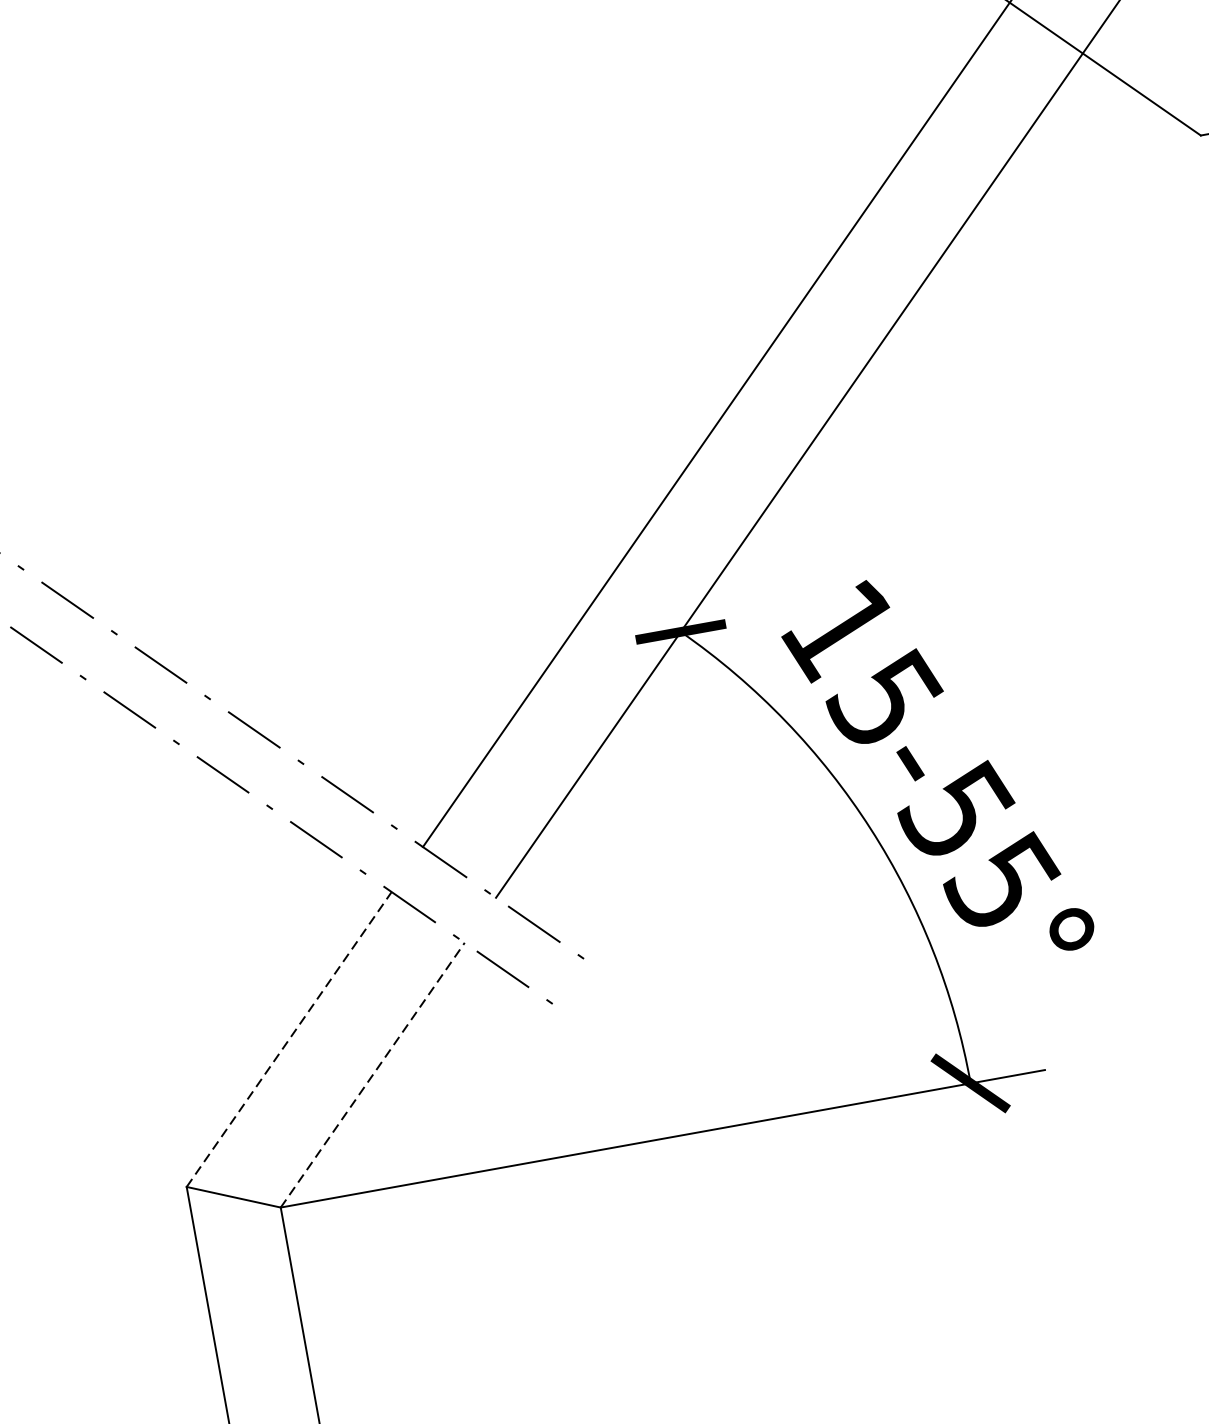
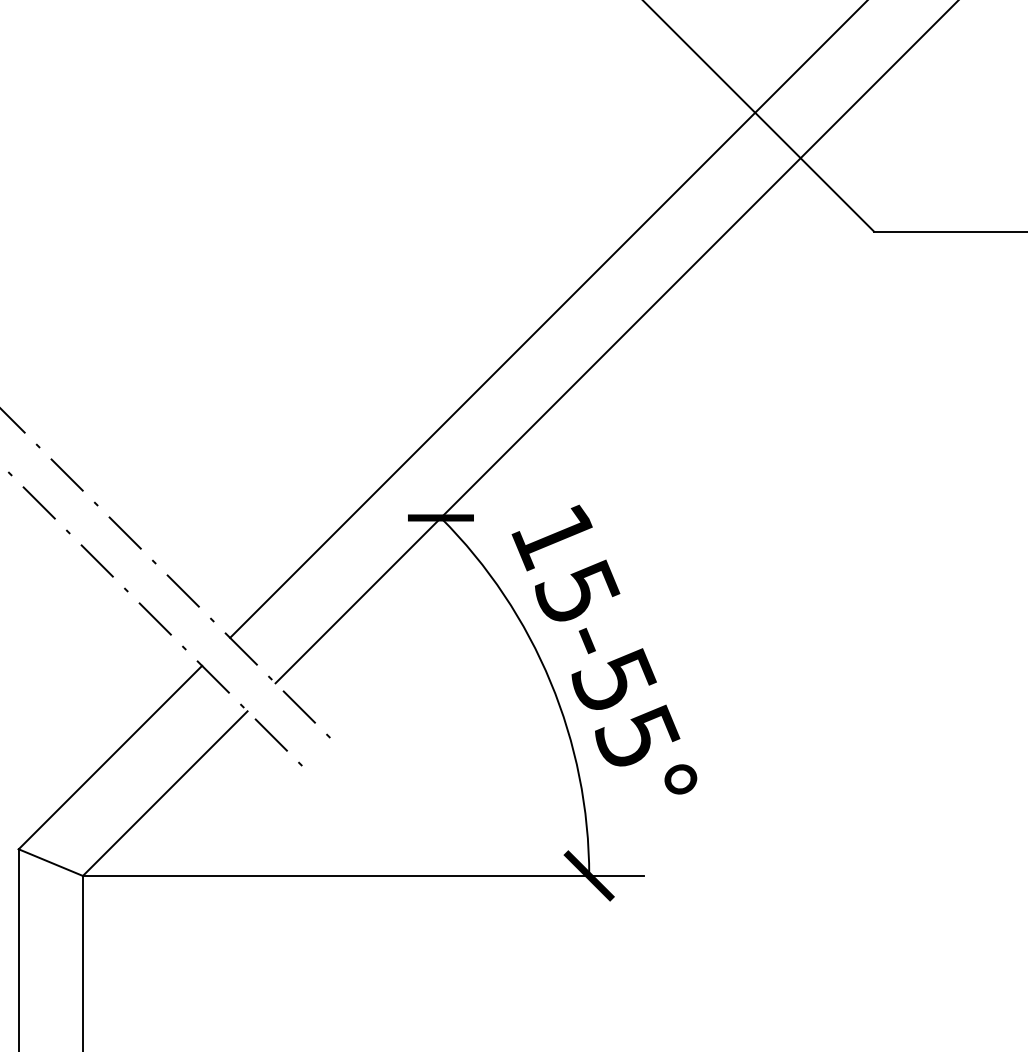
line: (289, 1039) -> (110, 757), dashed -> solid
line: (373, 1074) -> (165, 793), dashed -> solid

